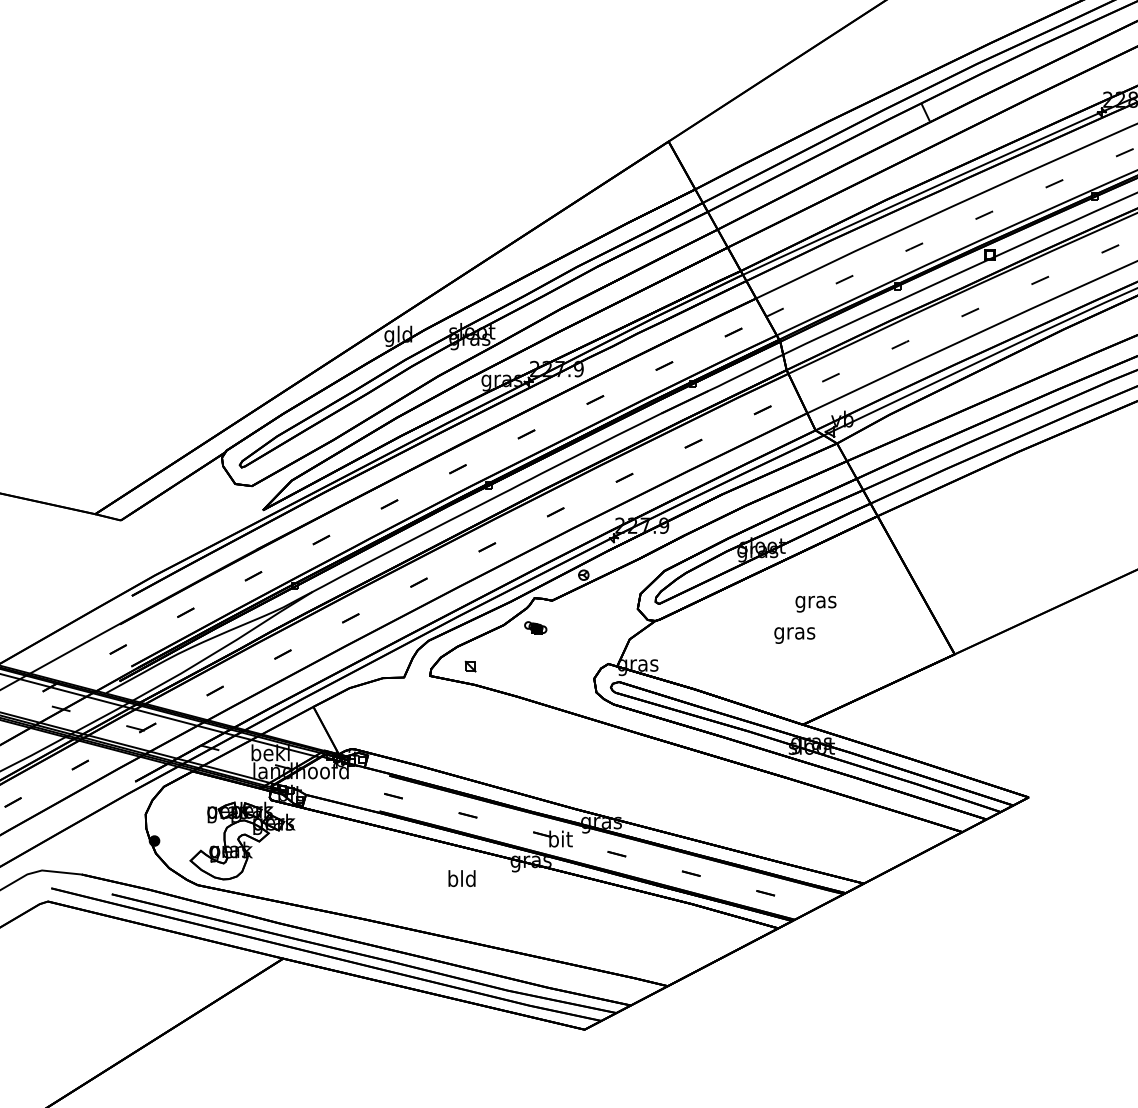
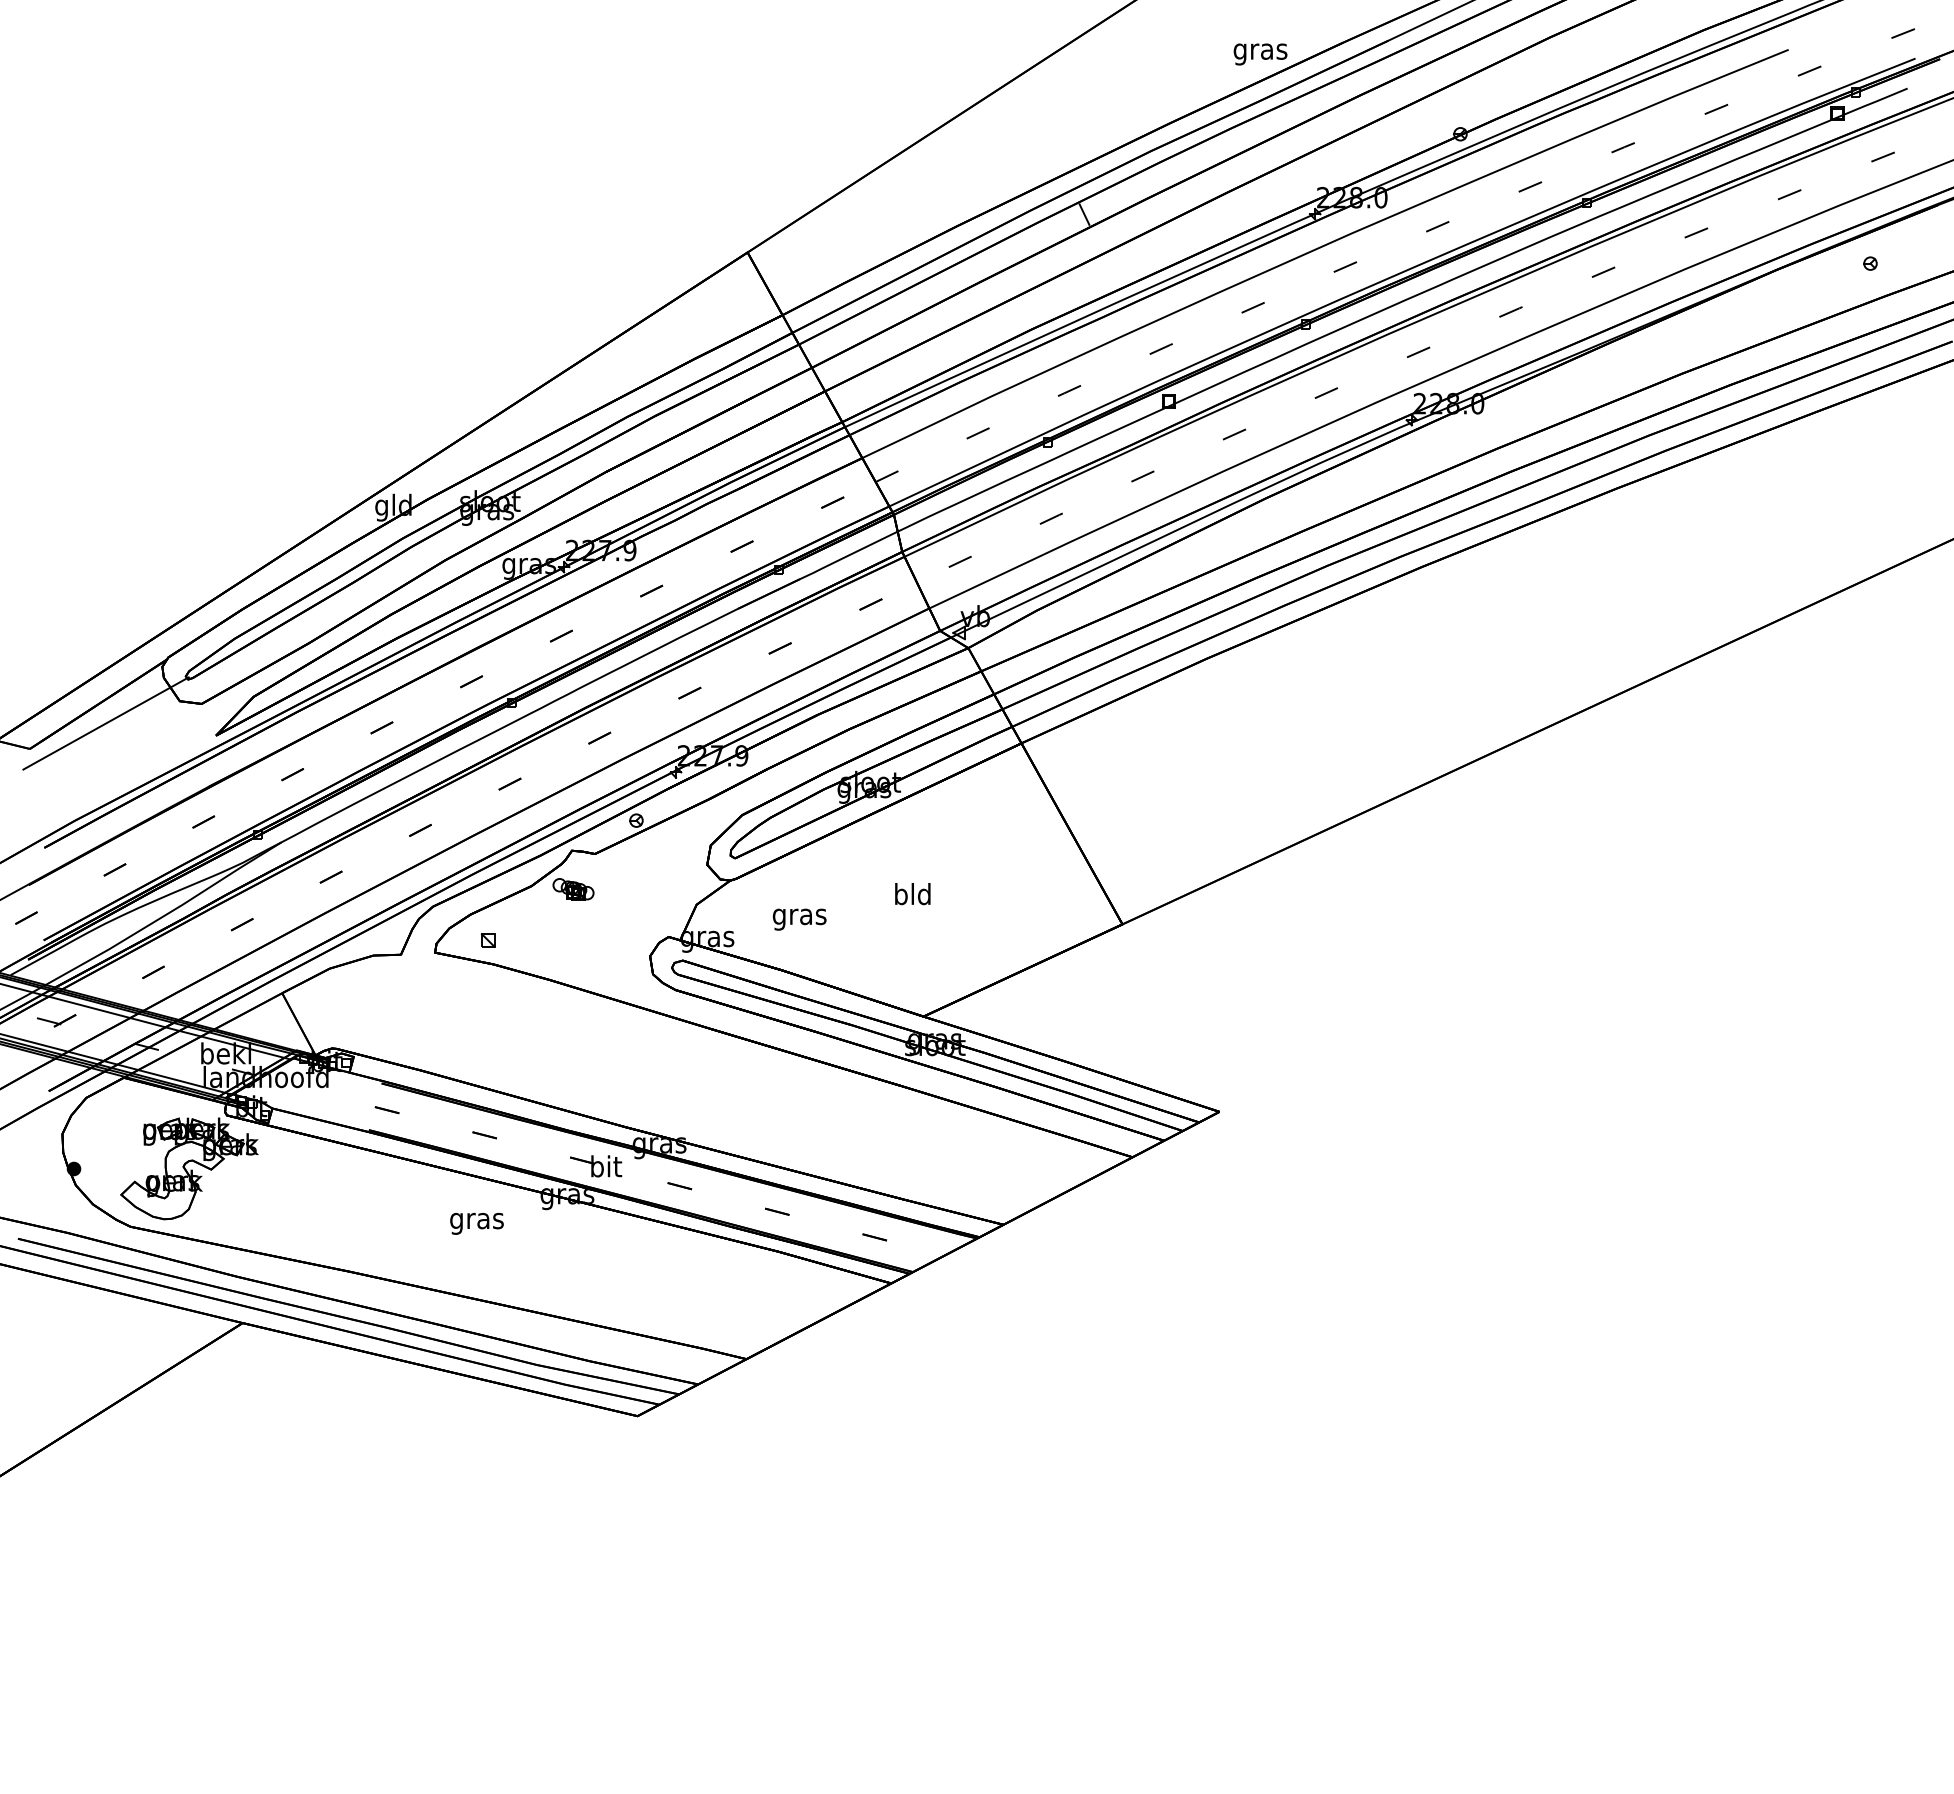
line: (178, 501) -> (105, 723), added
text: (815, 604) -> (799, 919), moved
part: (535, 627) -> (573, 889), size x1.43
text: (794, 633) -> (912, 896), gras -> bld
text: (461, 880) -> (476, 1220), bld -> gras

